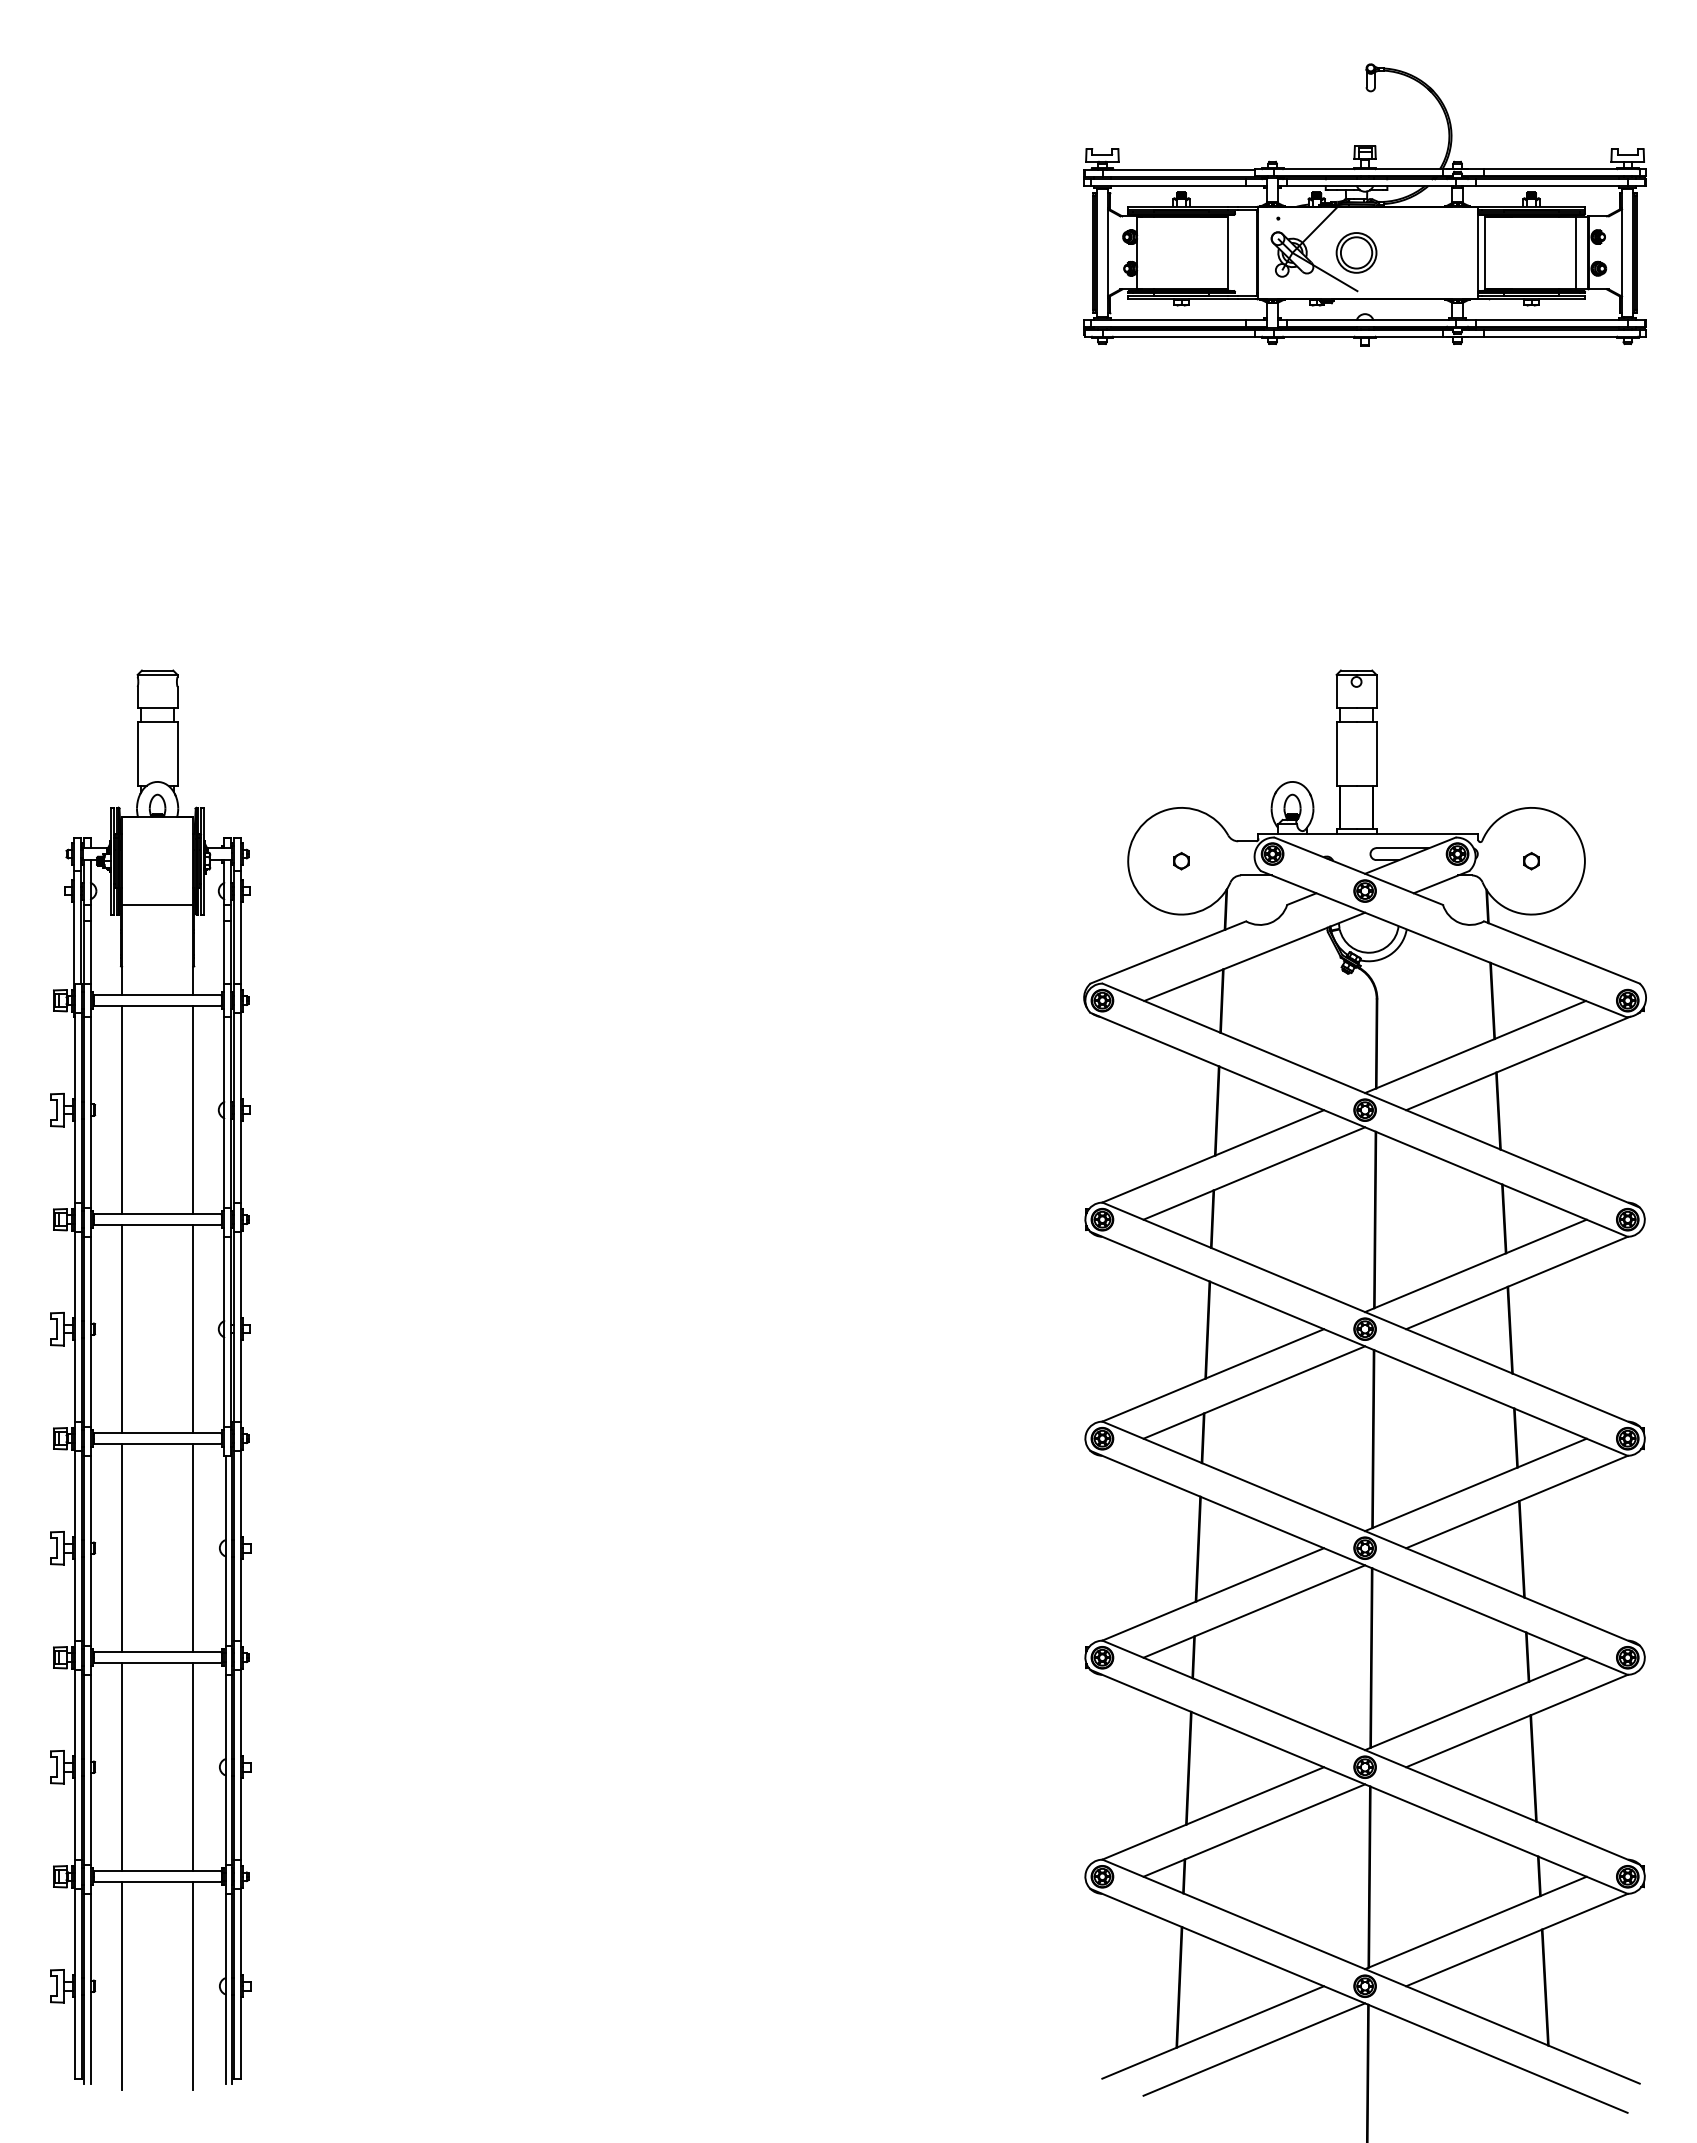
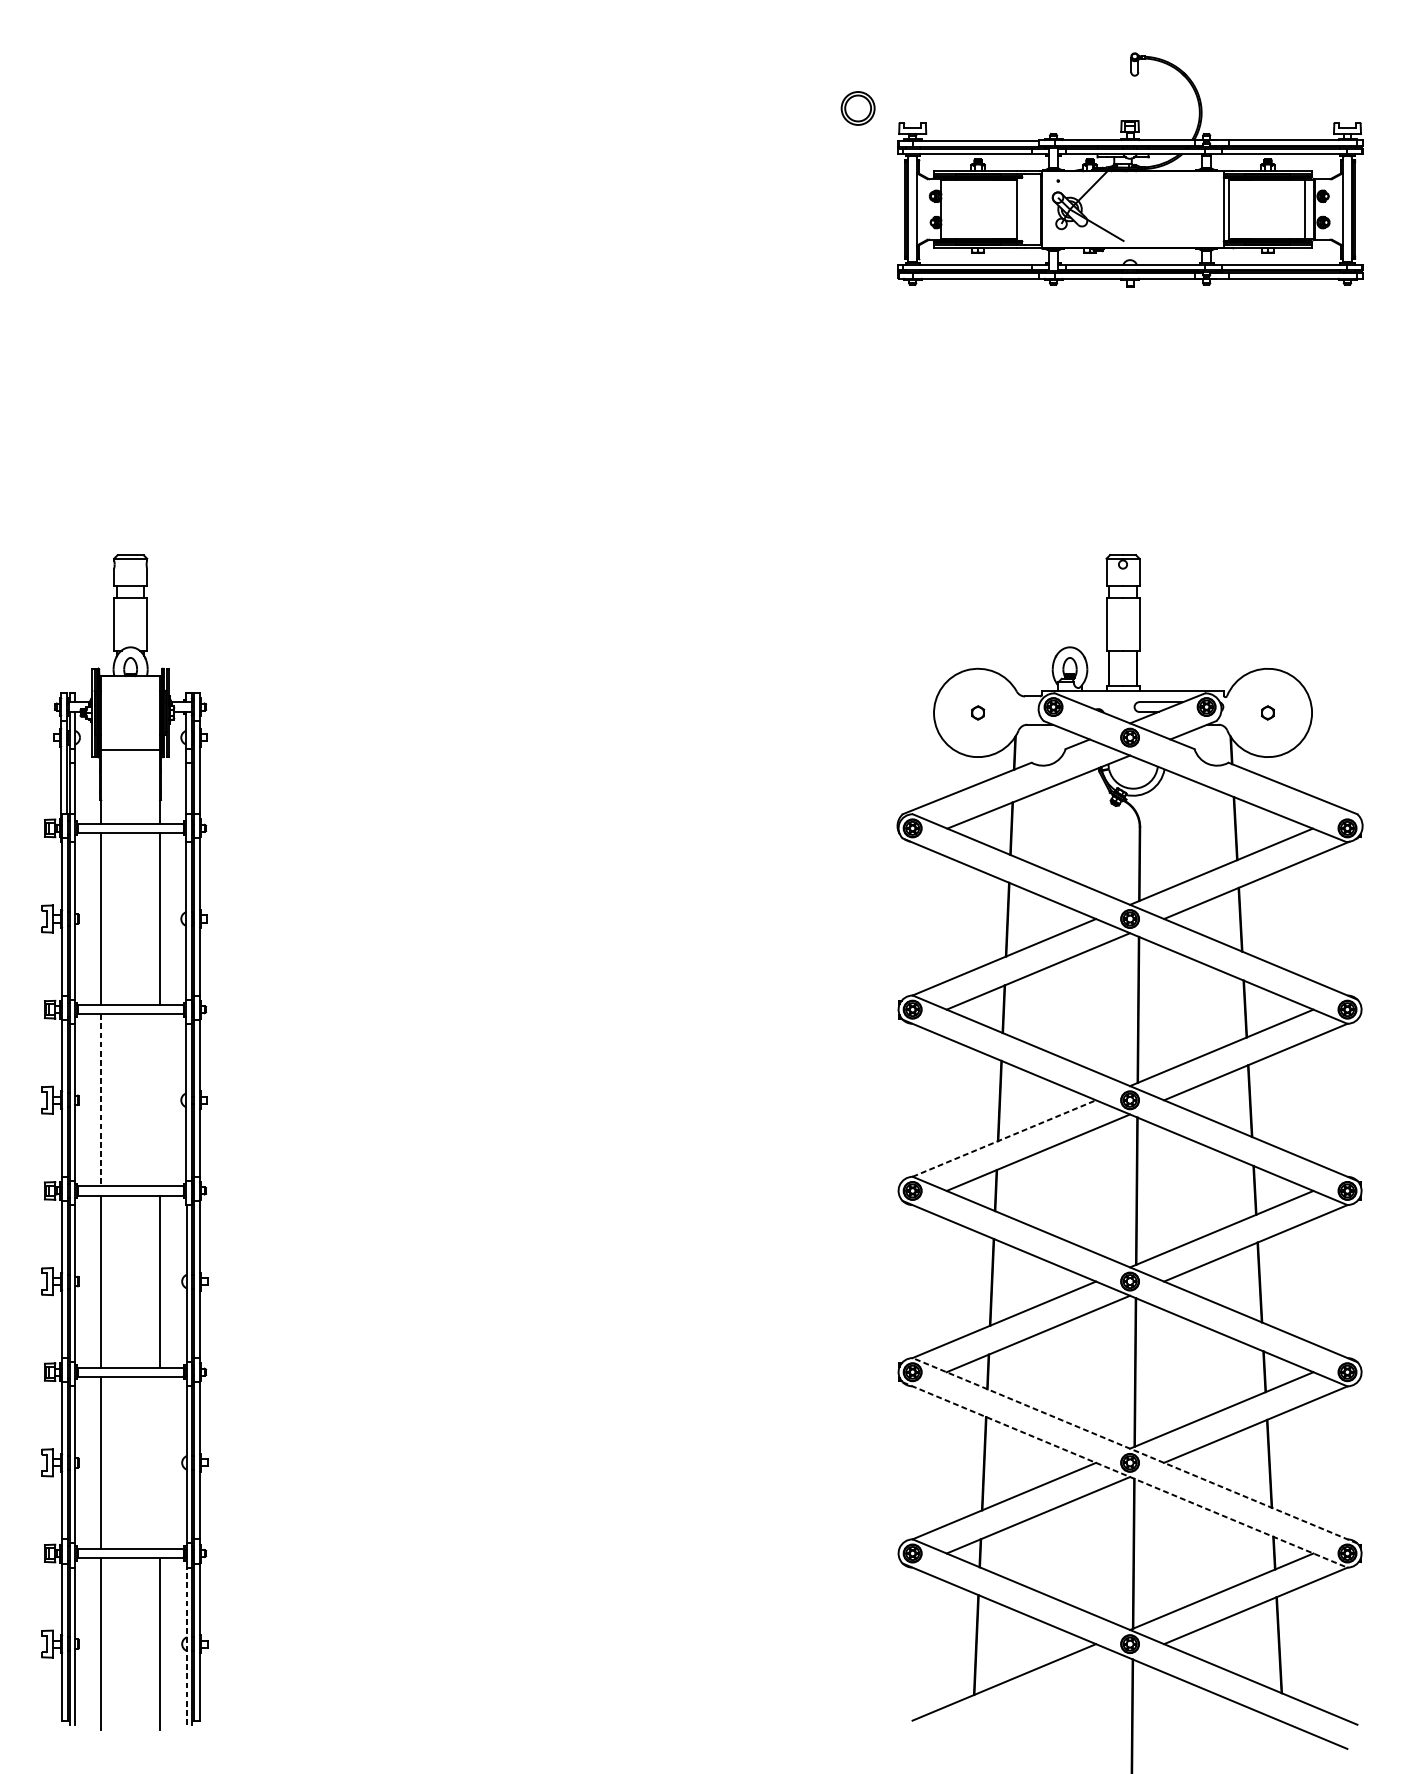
part: (1356, 252) -> (858, 108), moved
line: (122, 1329) -> (101, 1100), solid -> dashed
line: (193, 1329) -> (160, 1100), removed
line: (1213, 1375) -> (1004, 1138), solid -> dashed
line: (1370, 1752) -> (1134, 1450), solid -> dashed
line: (193, 1767) -> (160, 1463), removed
line: (1359, 1782) -> (1125, 1475), solid -> dashed
line: (225, 1988) -> (186, 1646), solid -> dashed
line: (1254, 2049) -> (1038, 1696), removed

